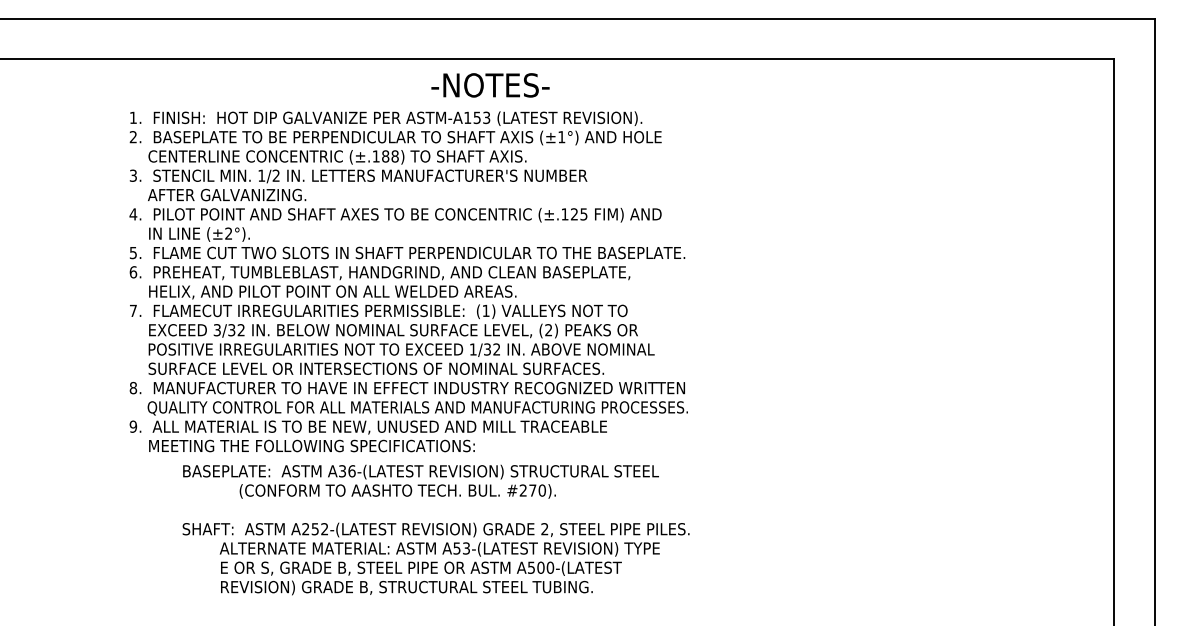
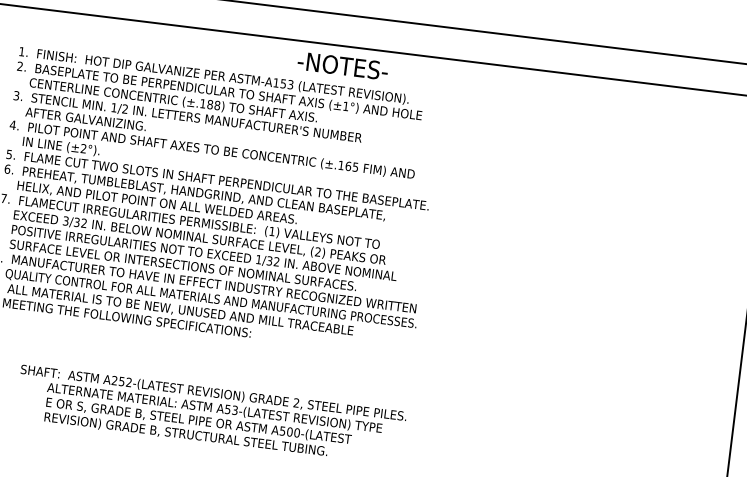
text: (490, 85) -> (342, 66), moved
text: (574, 214) -> (348, 166), (±.125 -> (±.165
part: (420, 481) -> (206, 355), removed

